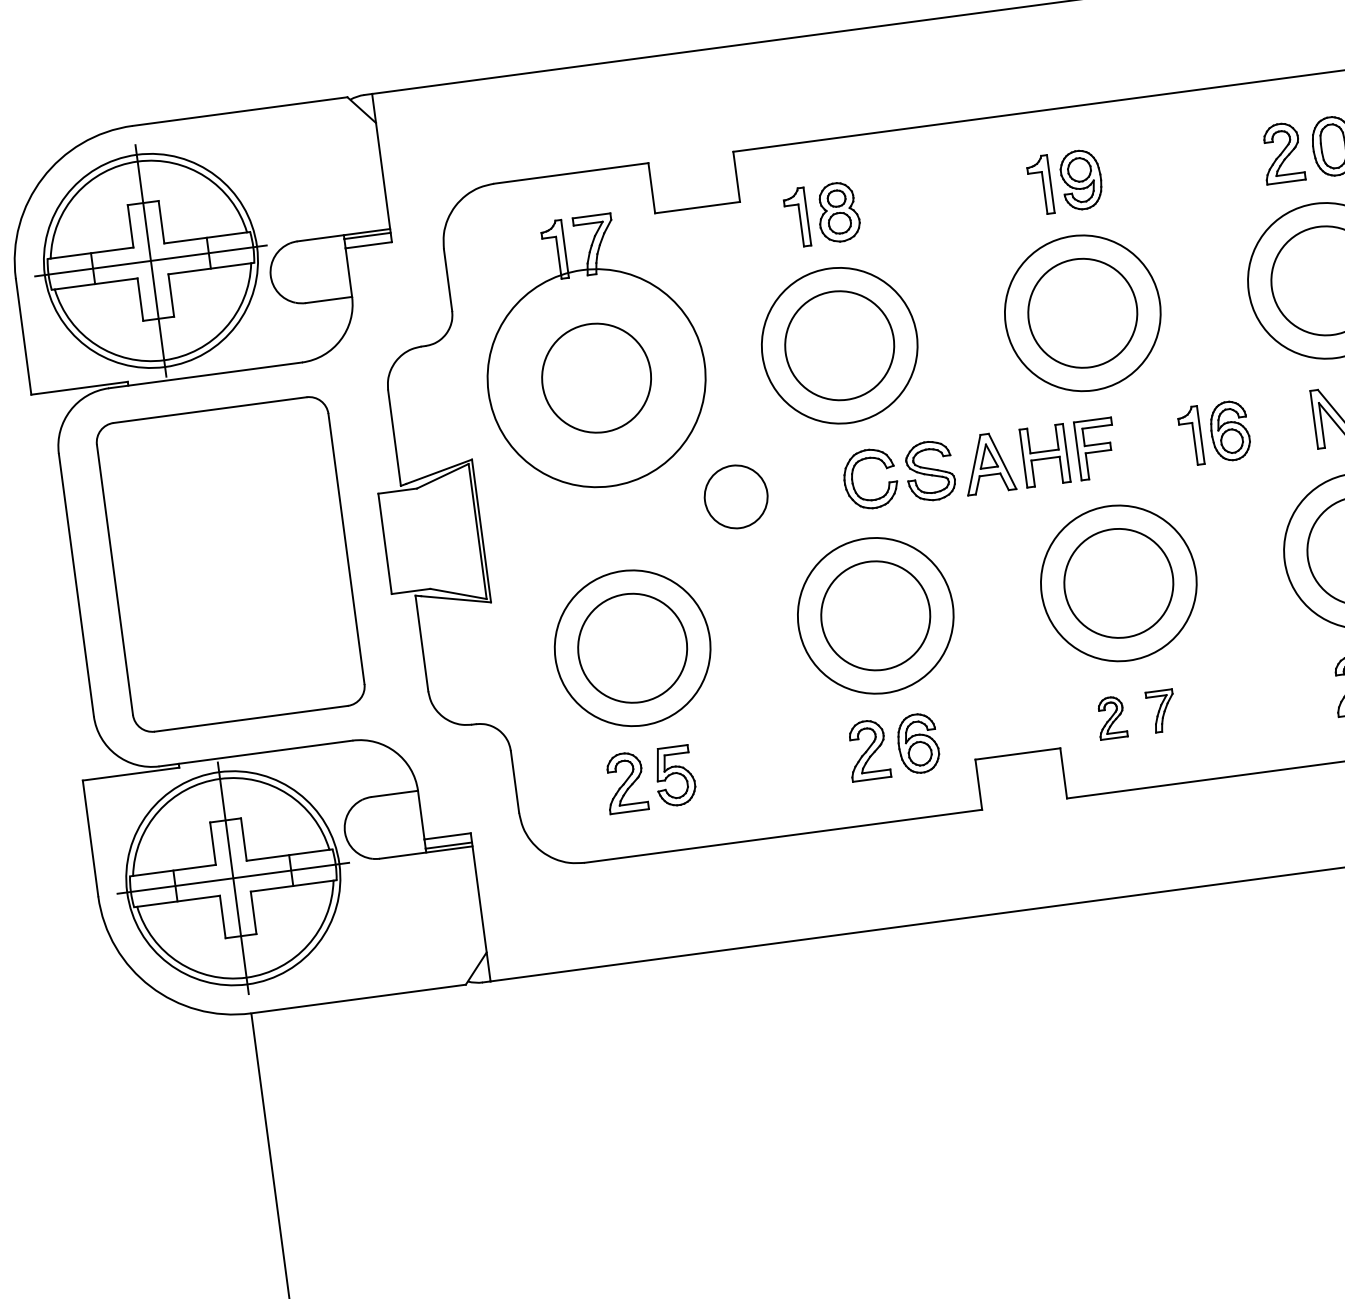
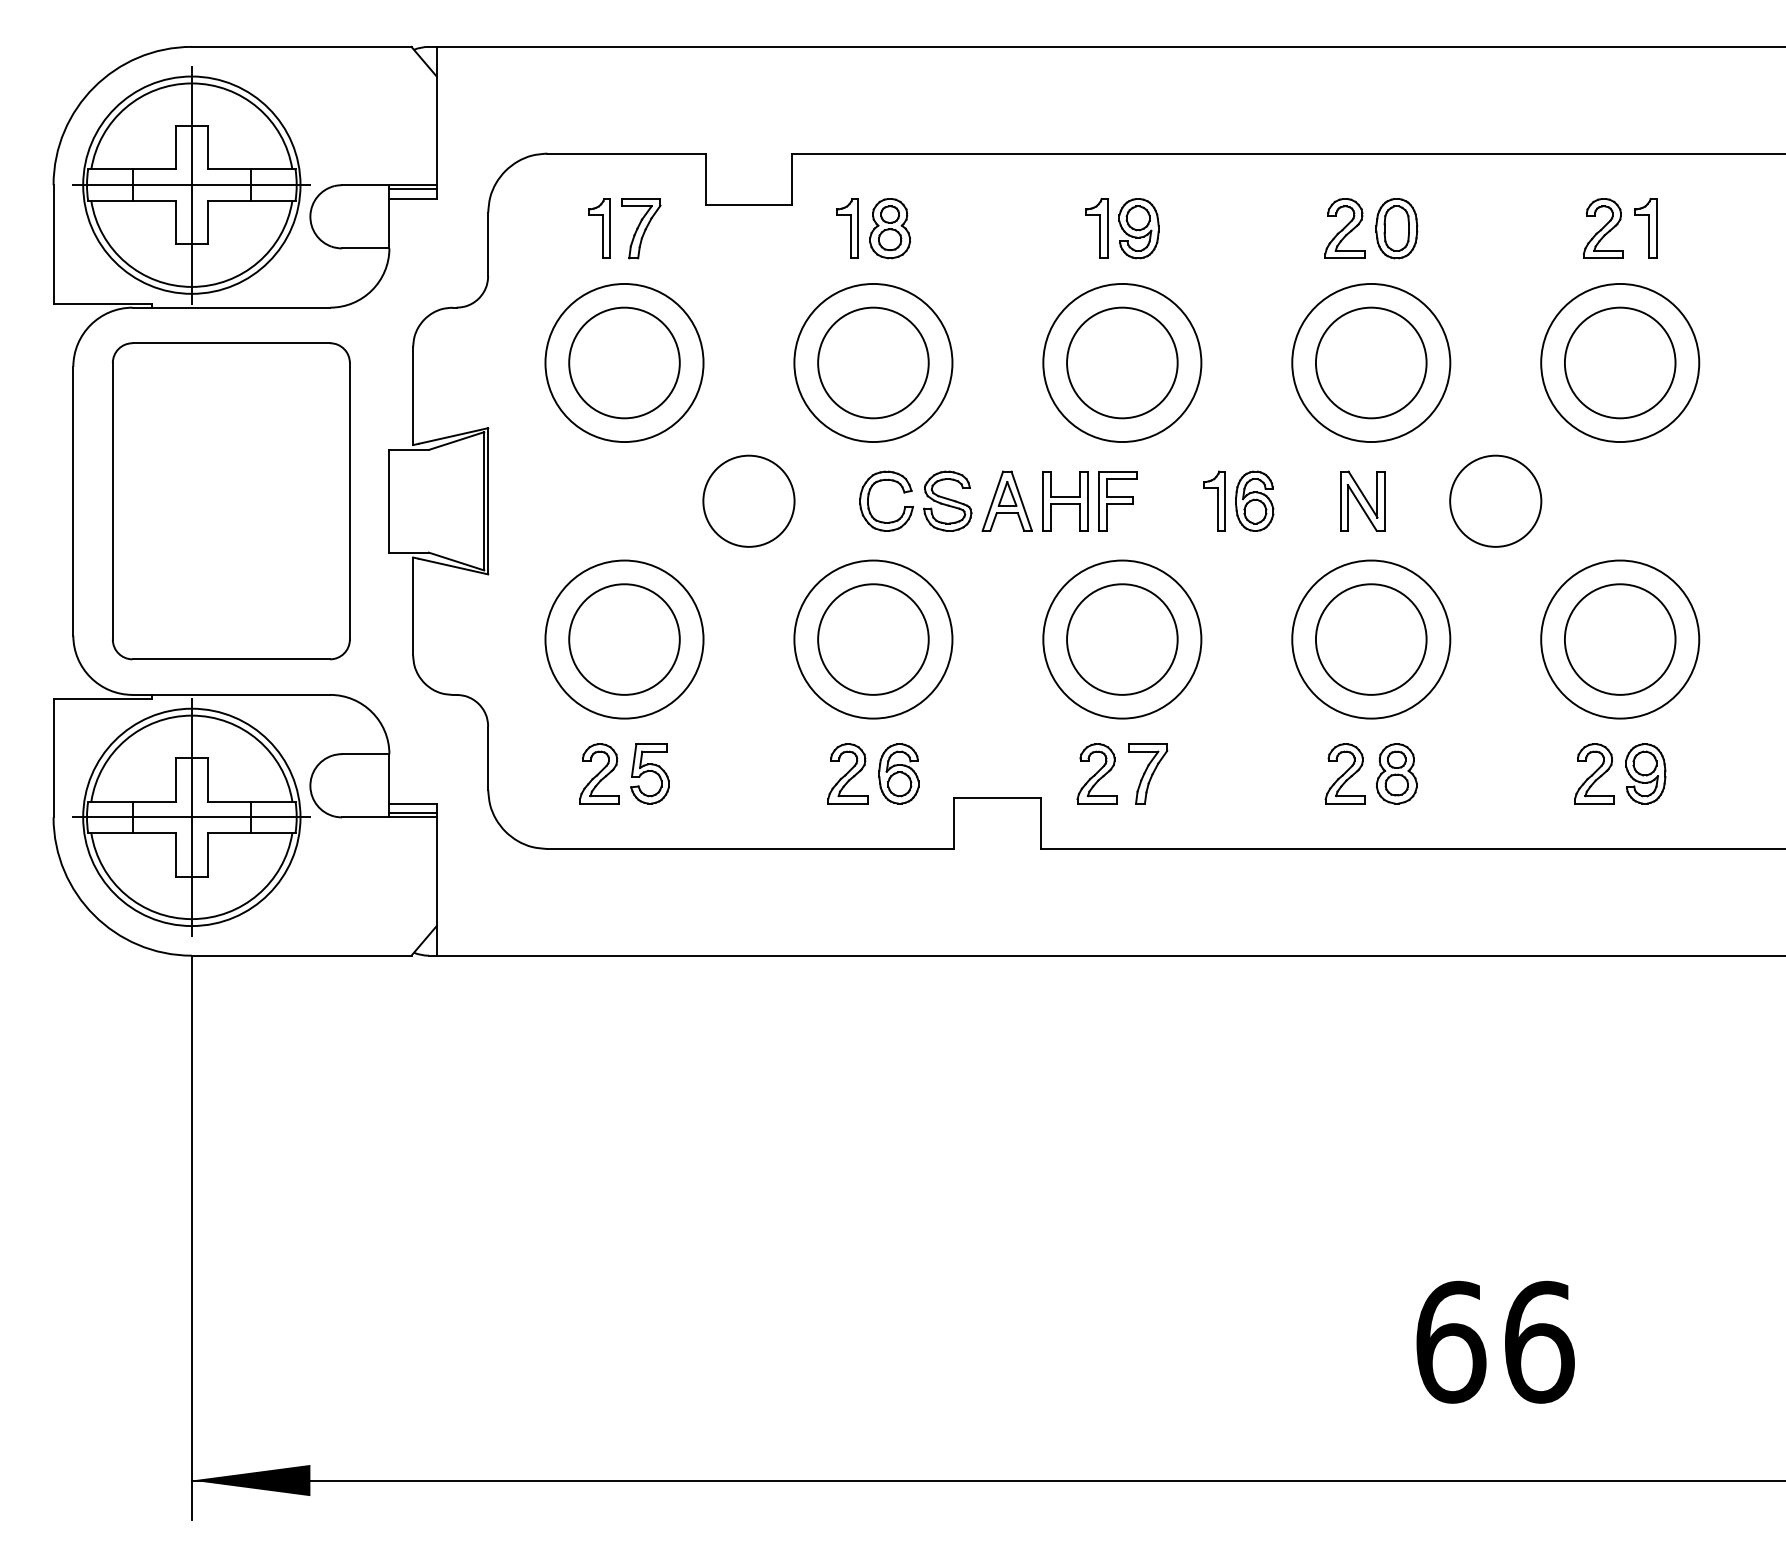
circle: (596, 377) -> (624, 362), size x0.71
circle: (735, 496) -> (748, 500), size x1.43
part: (1161, 710) -> (1148, 773), size x1.43
part: (1111, 717) -> (1096, 773), size x1.43

